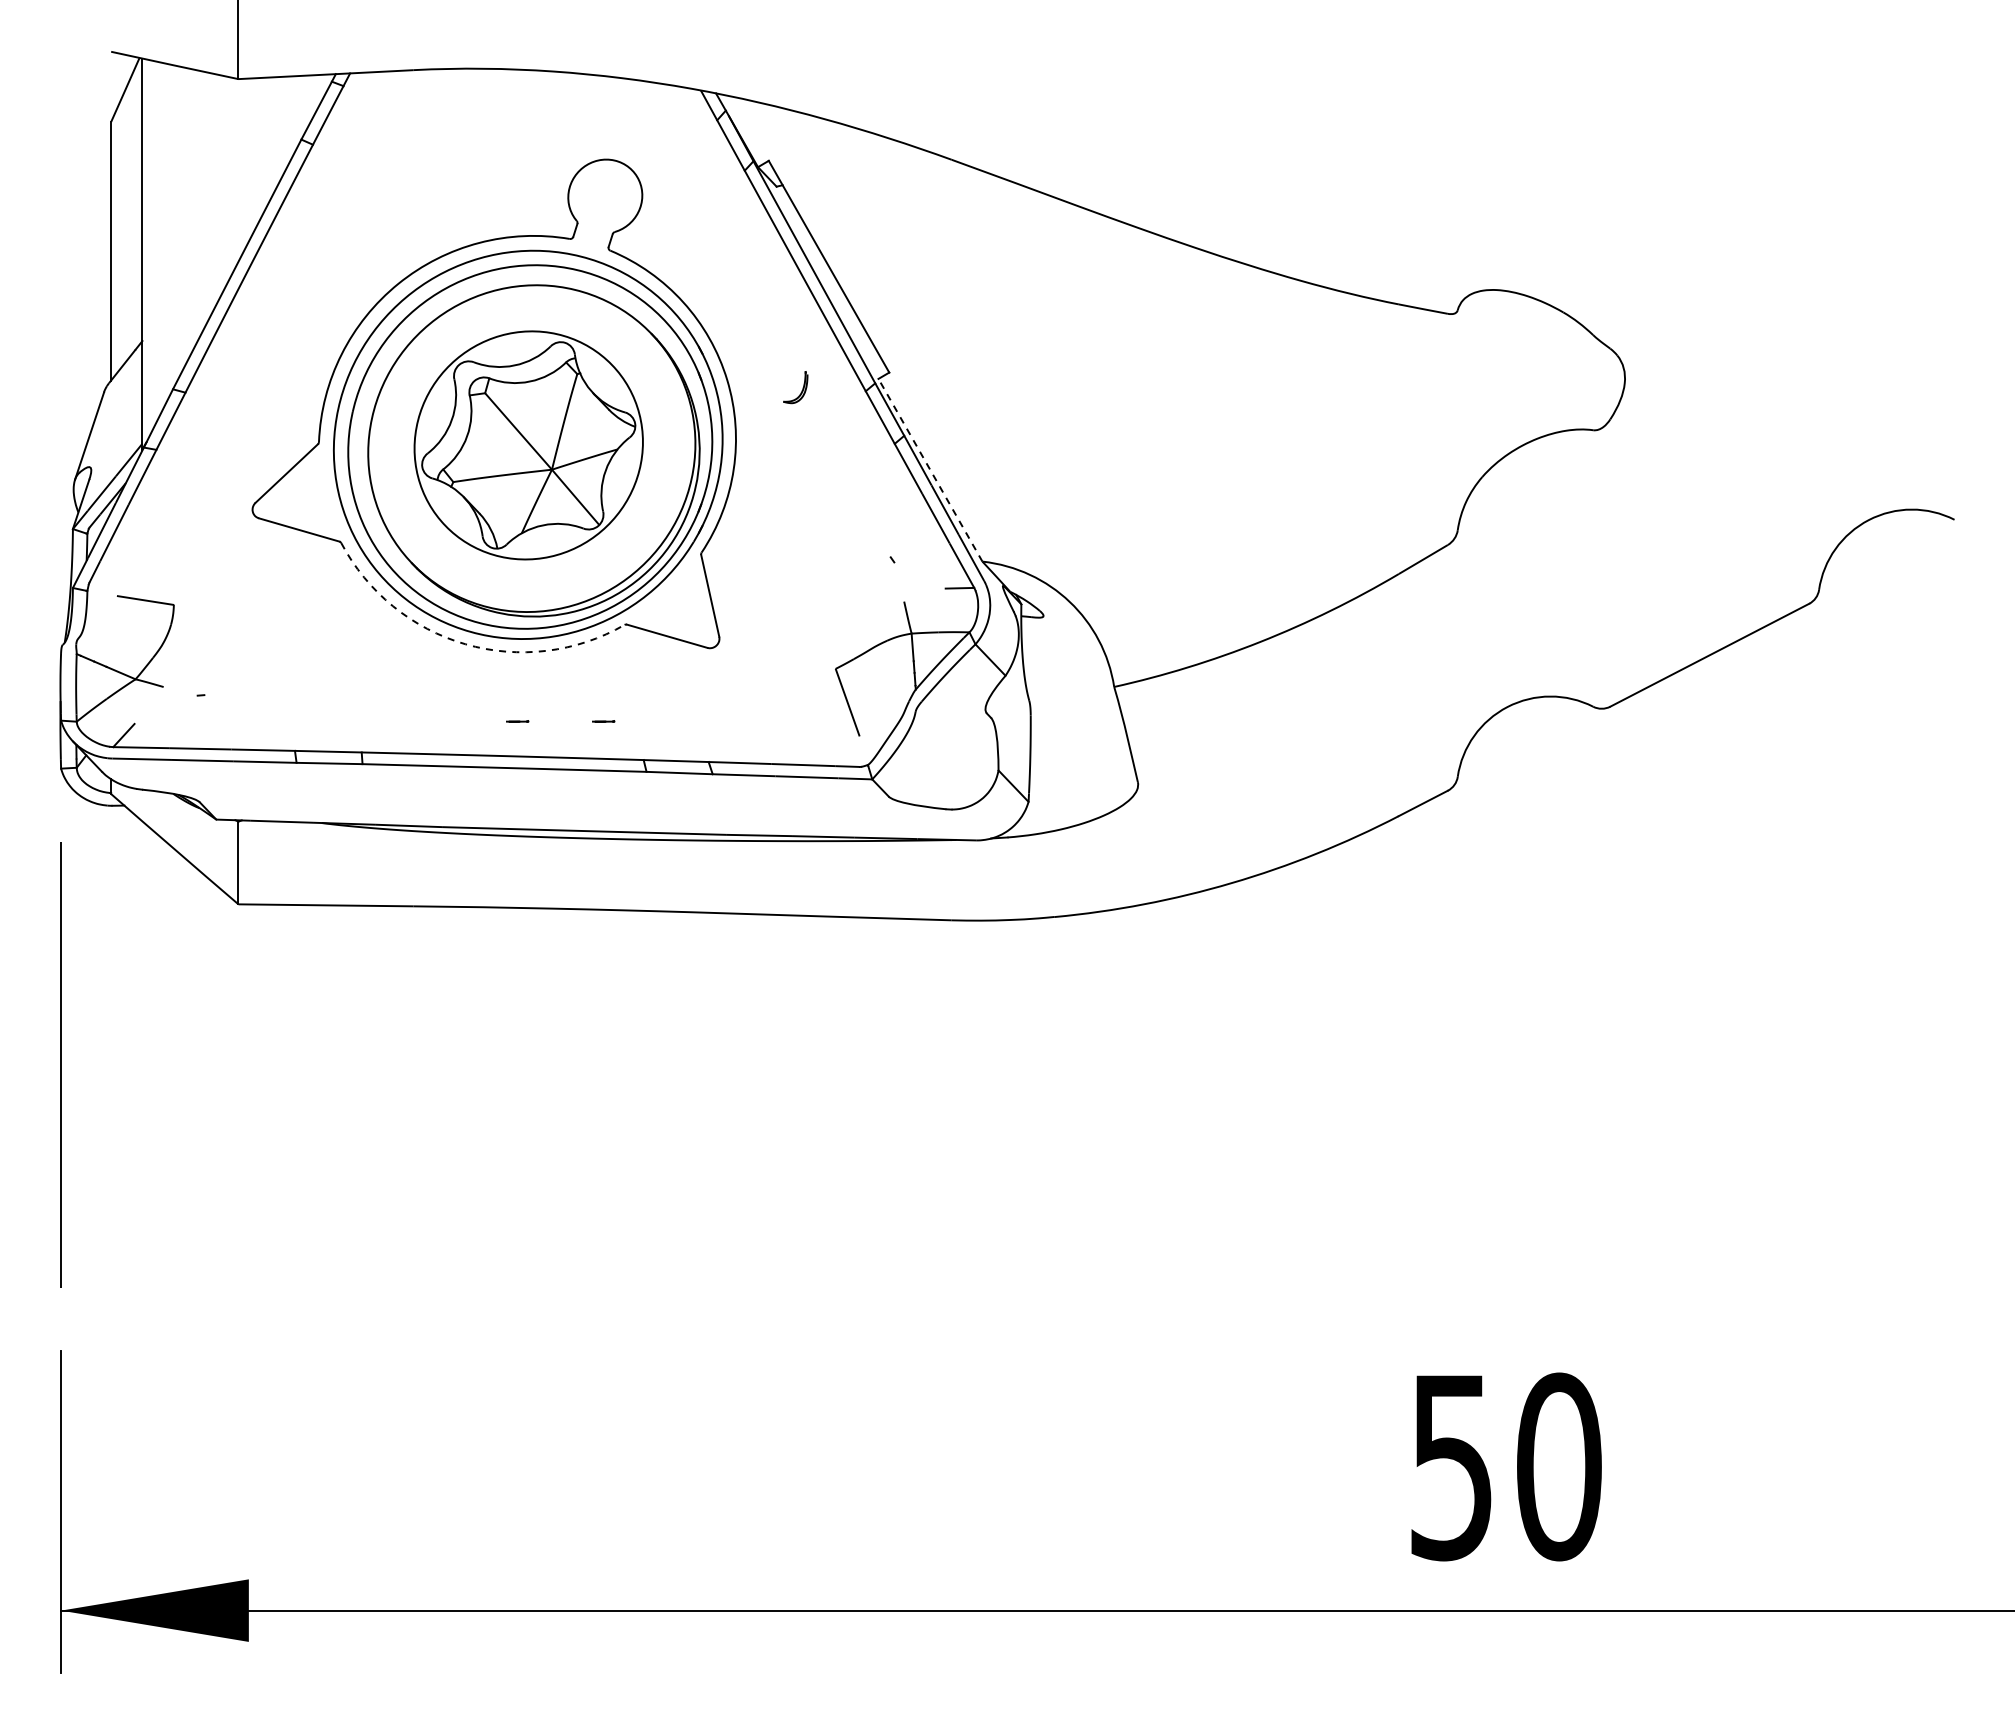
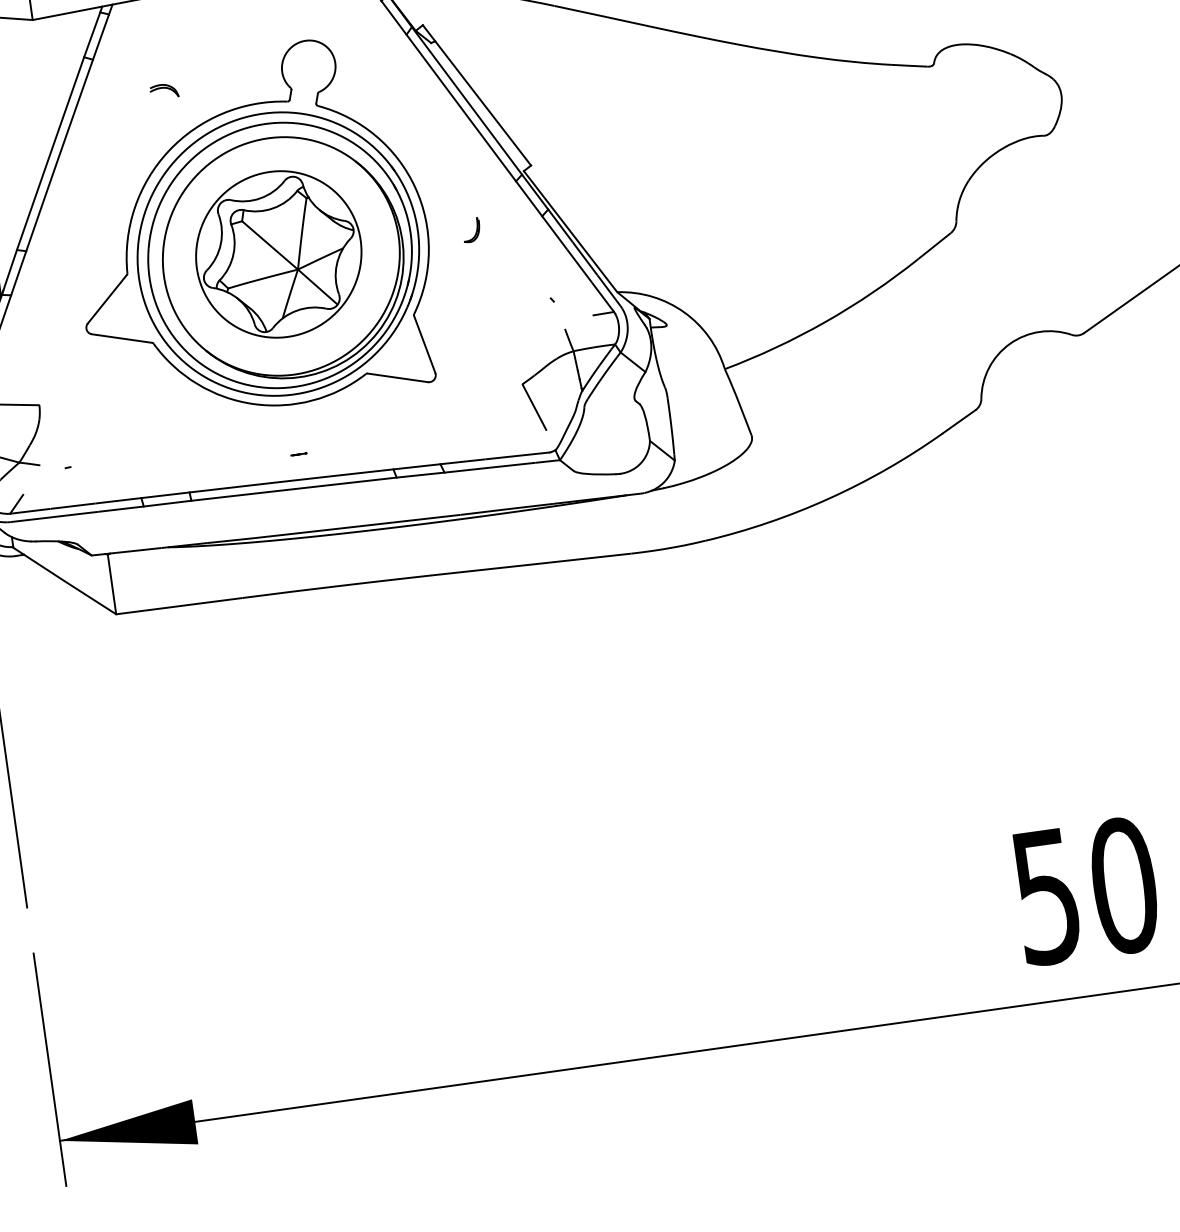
part: (403, 201) -> (163, 91), added
part: (801, 390) -> (475, 231), moved
line: (930, 469) -> (570, 231), dashed -> solid
arc: (465, 644) -> (253, 404), dashed -> solid
line: (603, 721) -> (360, 445), removed

